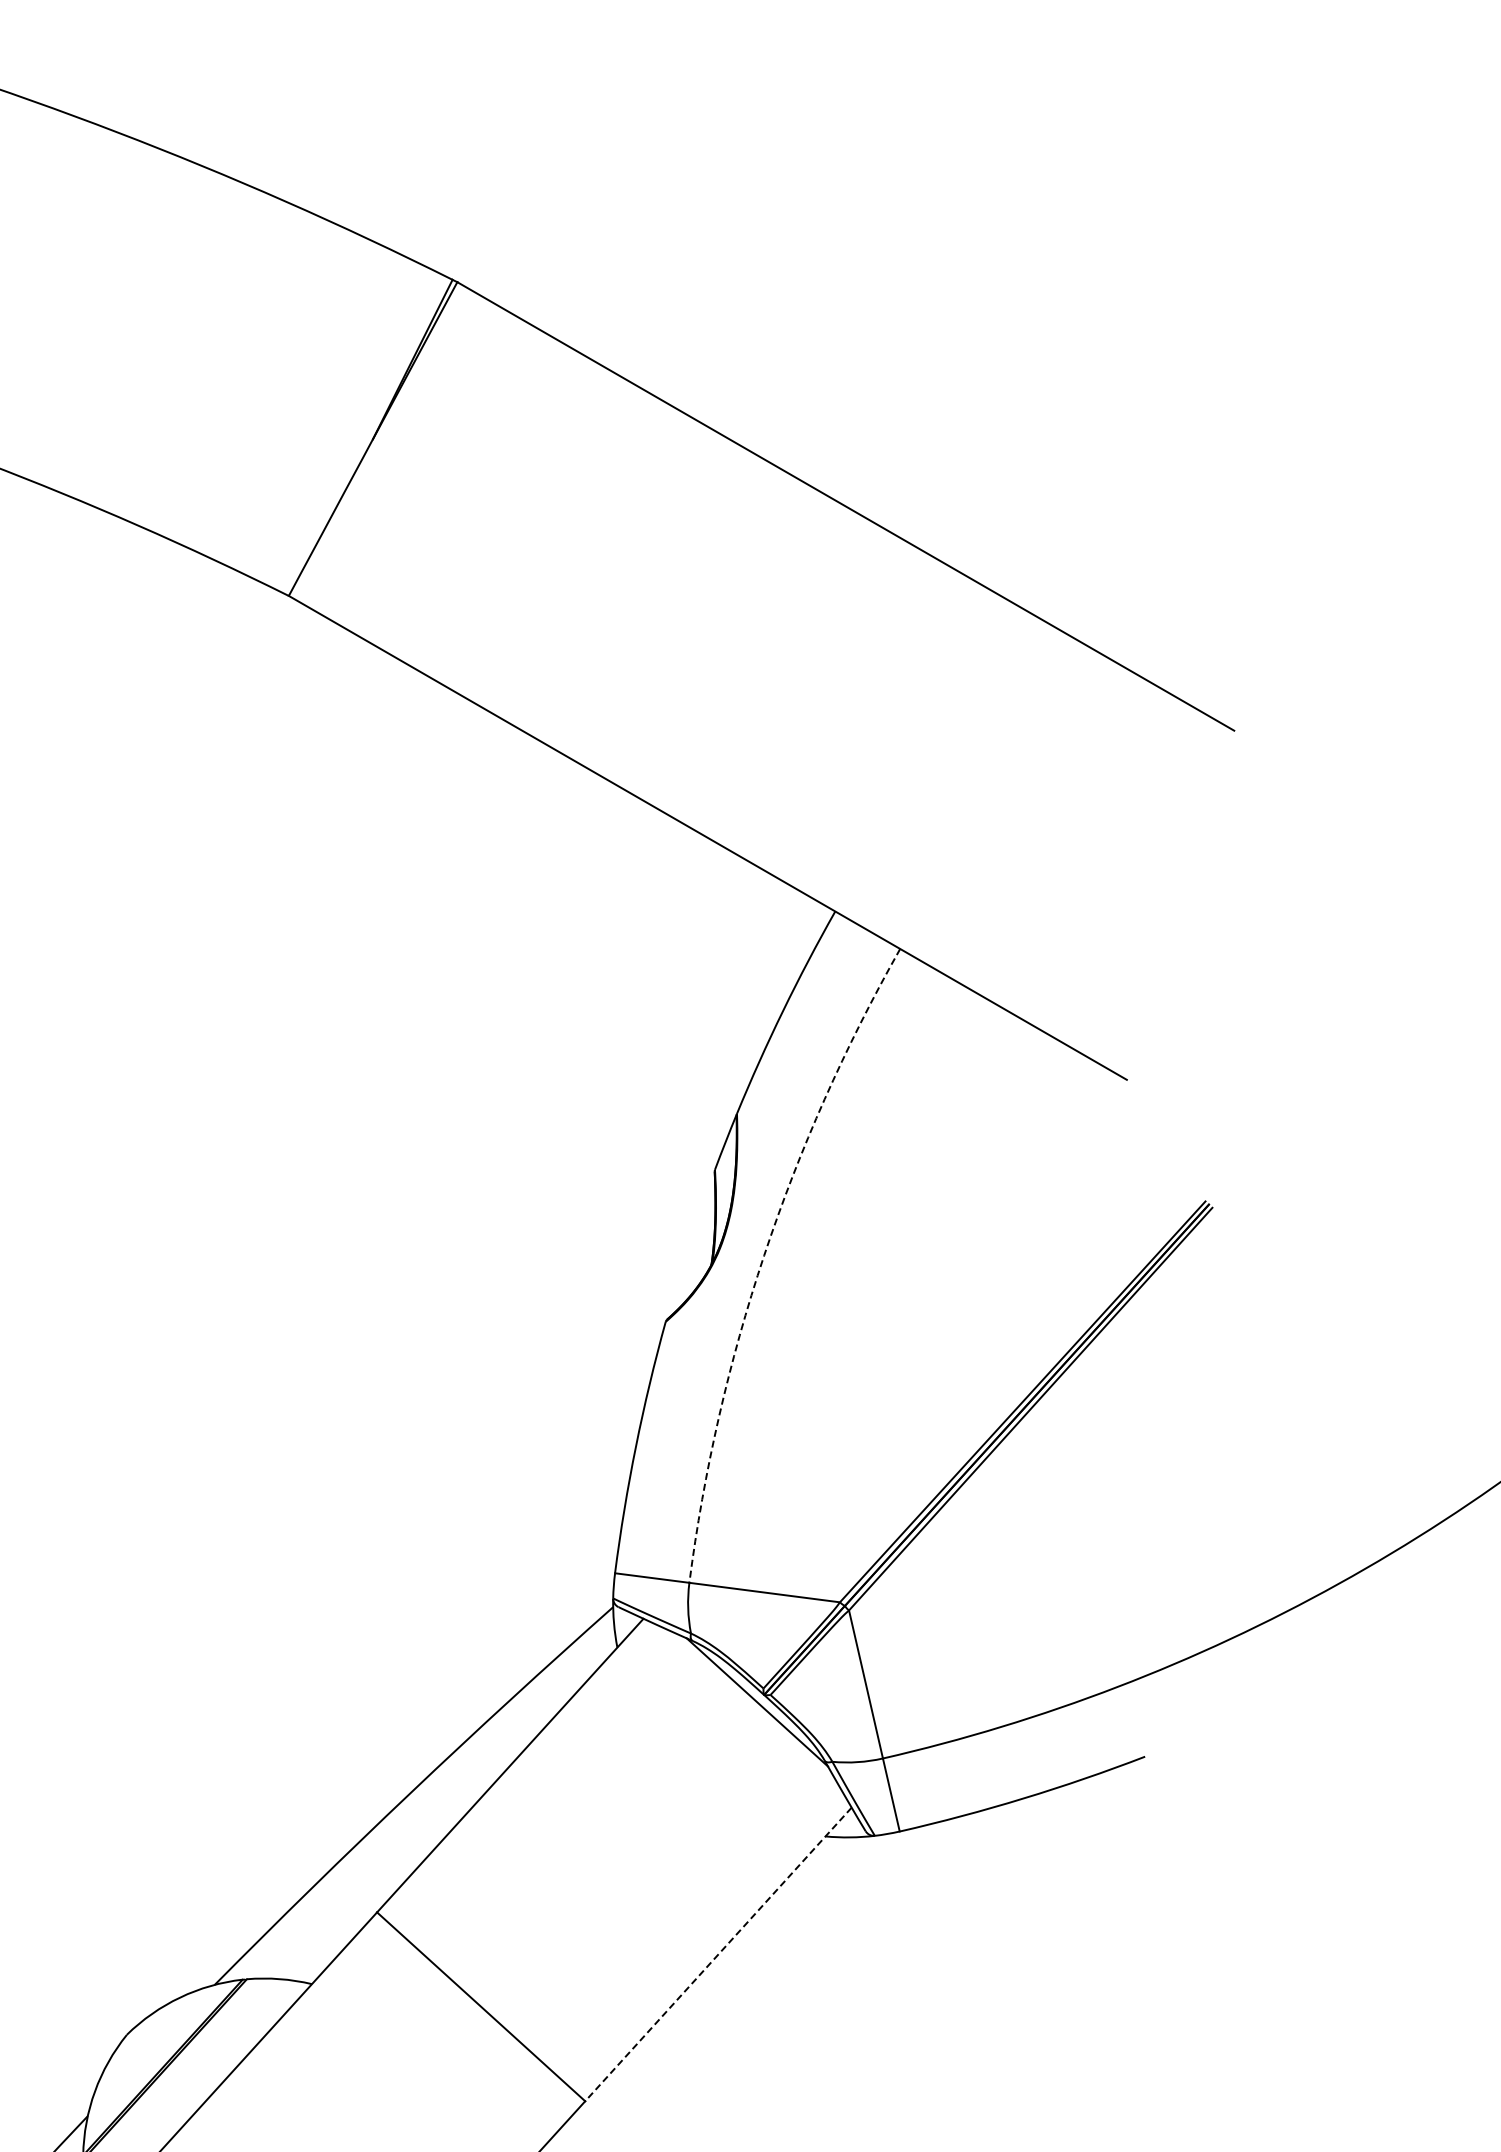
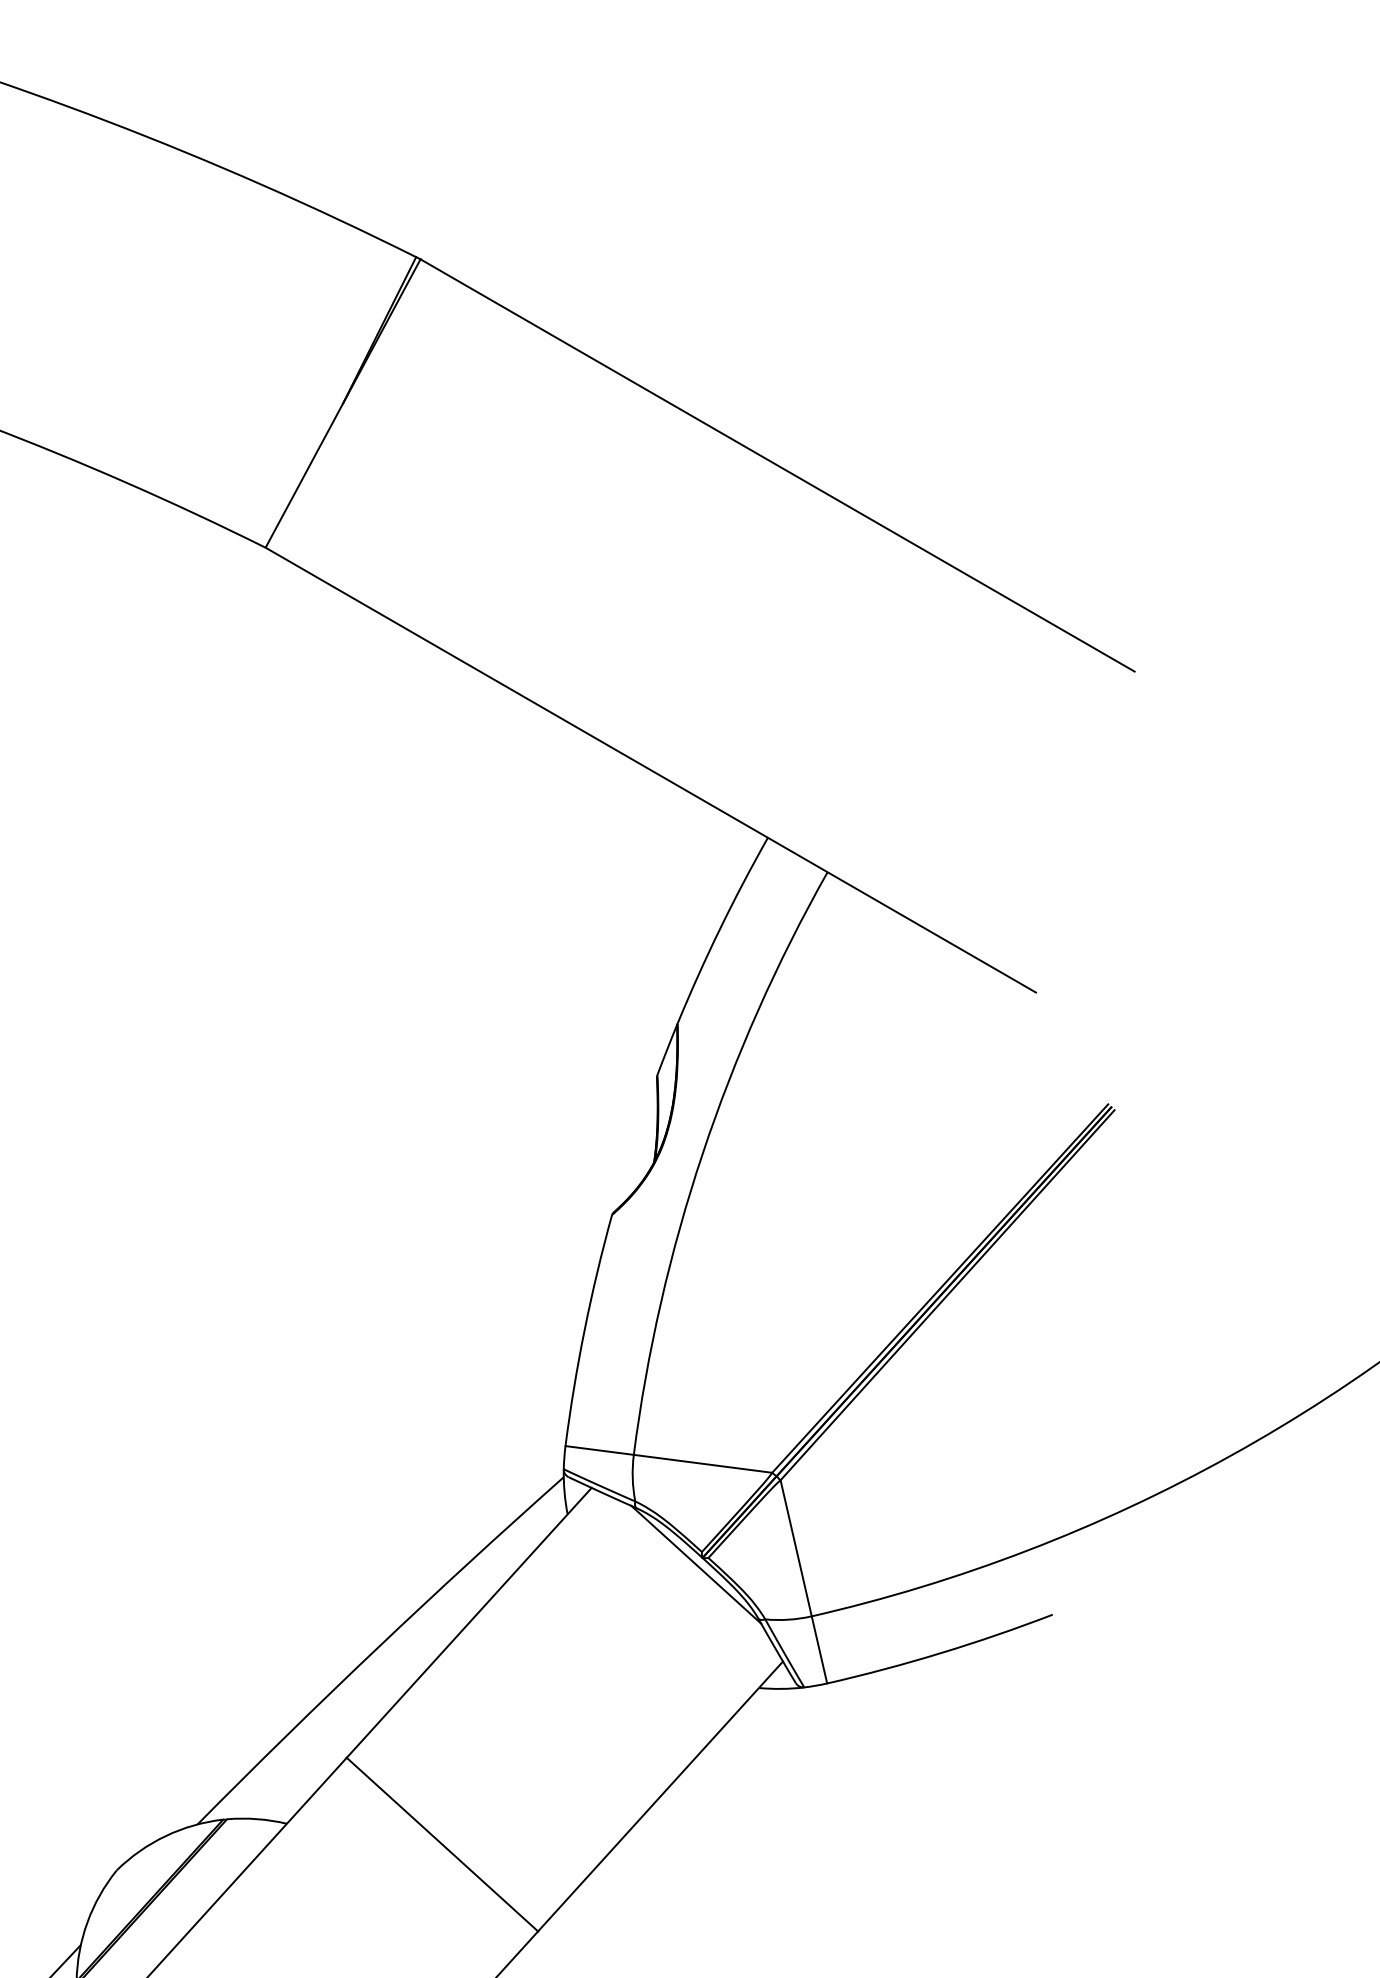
arc: (764, 1255) -> (702, 1153), dashed -> solid
line: (718, 1954) -> (660, 1796), dashed -> solid

